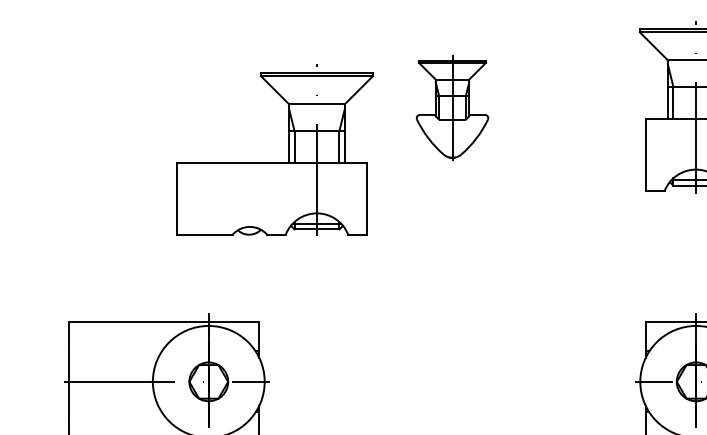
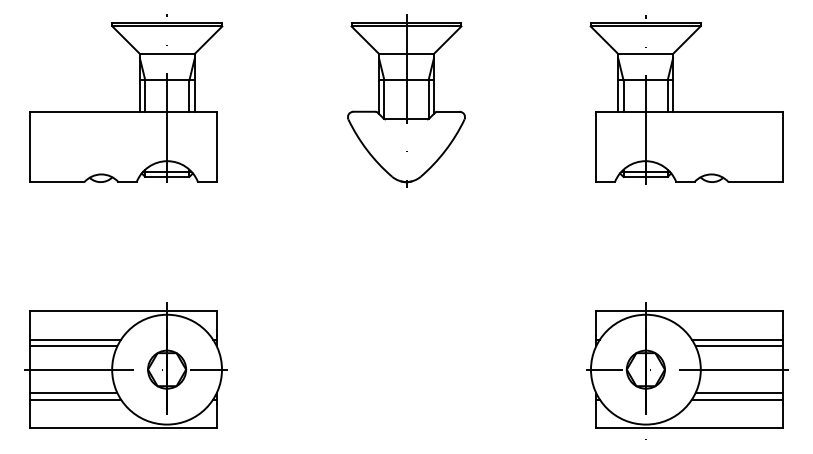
part: (452, 107) -> (406, 100), size x1.67
part: (288, 149) -> (139, 98), moved
line: (115, 351) -> (75, 339), added
line: (113, 358) -> (73, 346), added
line: (113, 405) -> (73, 392), added
line: (115, 412) -> (75, 399), added

